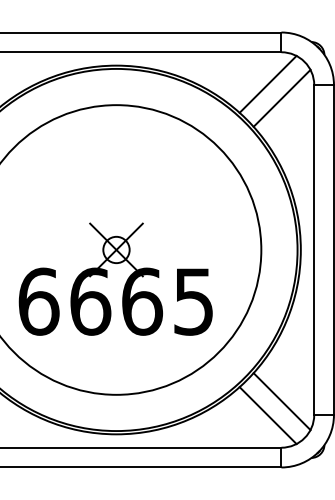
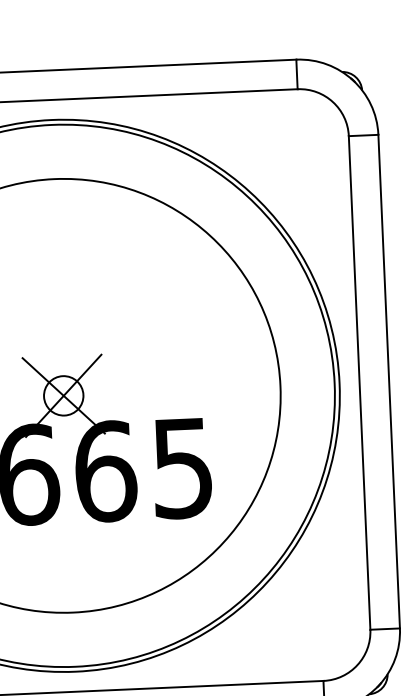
line: (267, 83) -> (278, 136), removed
line: (281, 97) -> (300, 156), removed
line: (281, 401) -> (320, 611), removed
line: (267, 415) -> (300, 633), removed

